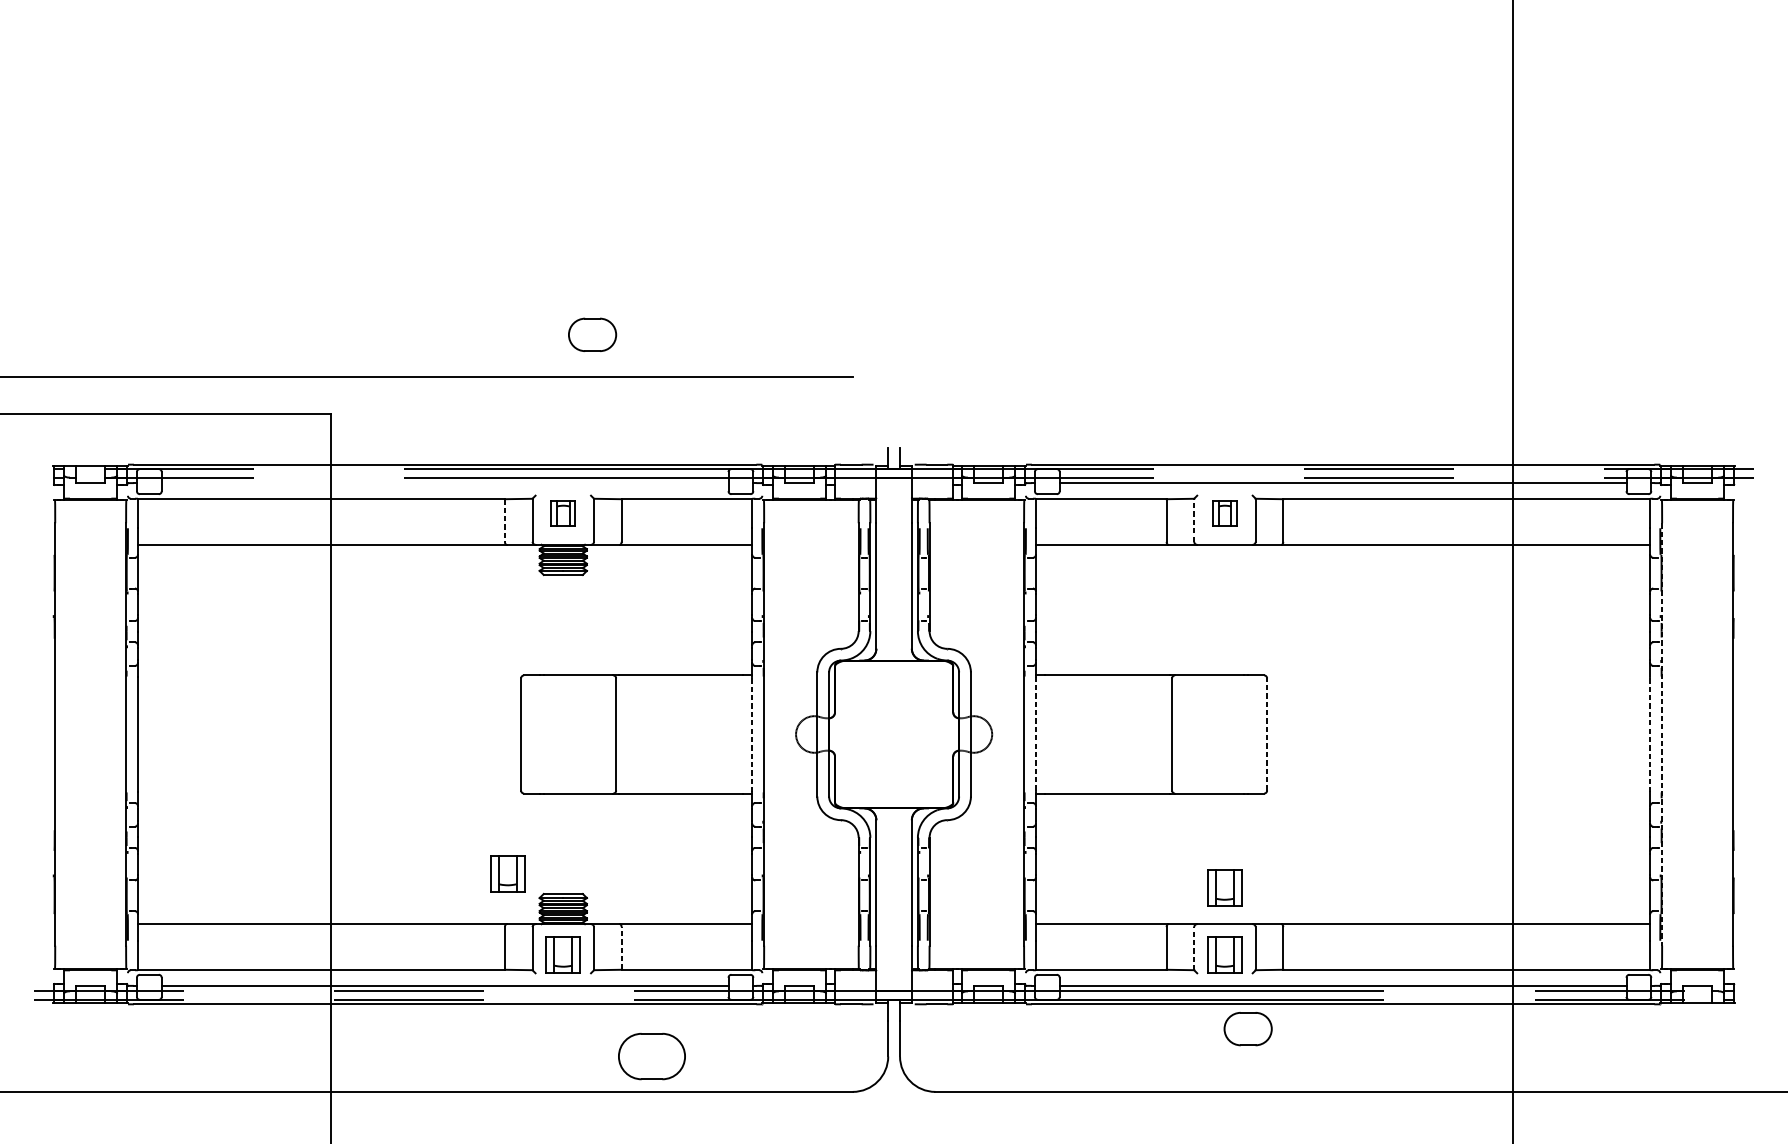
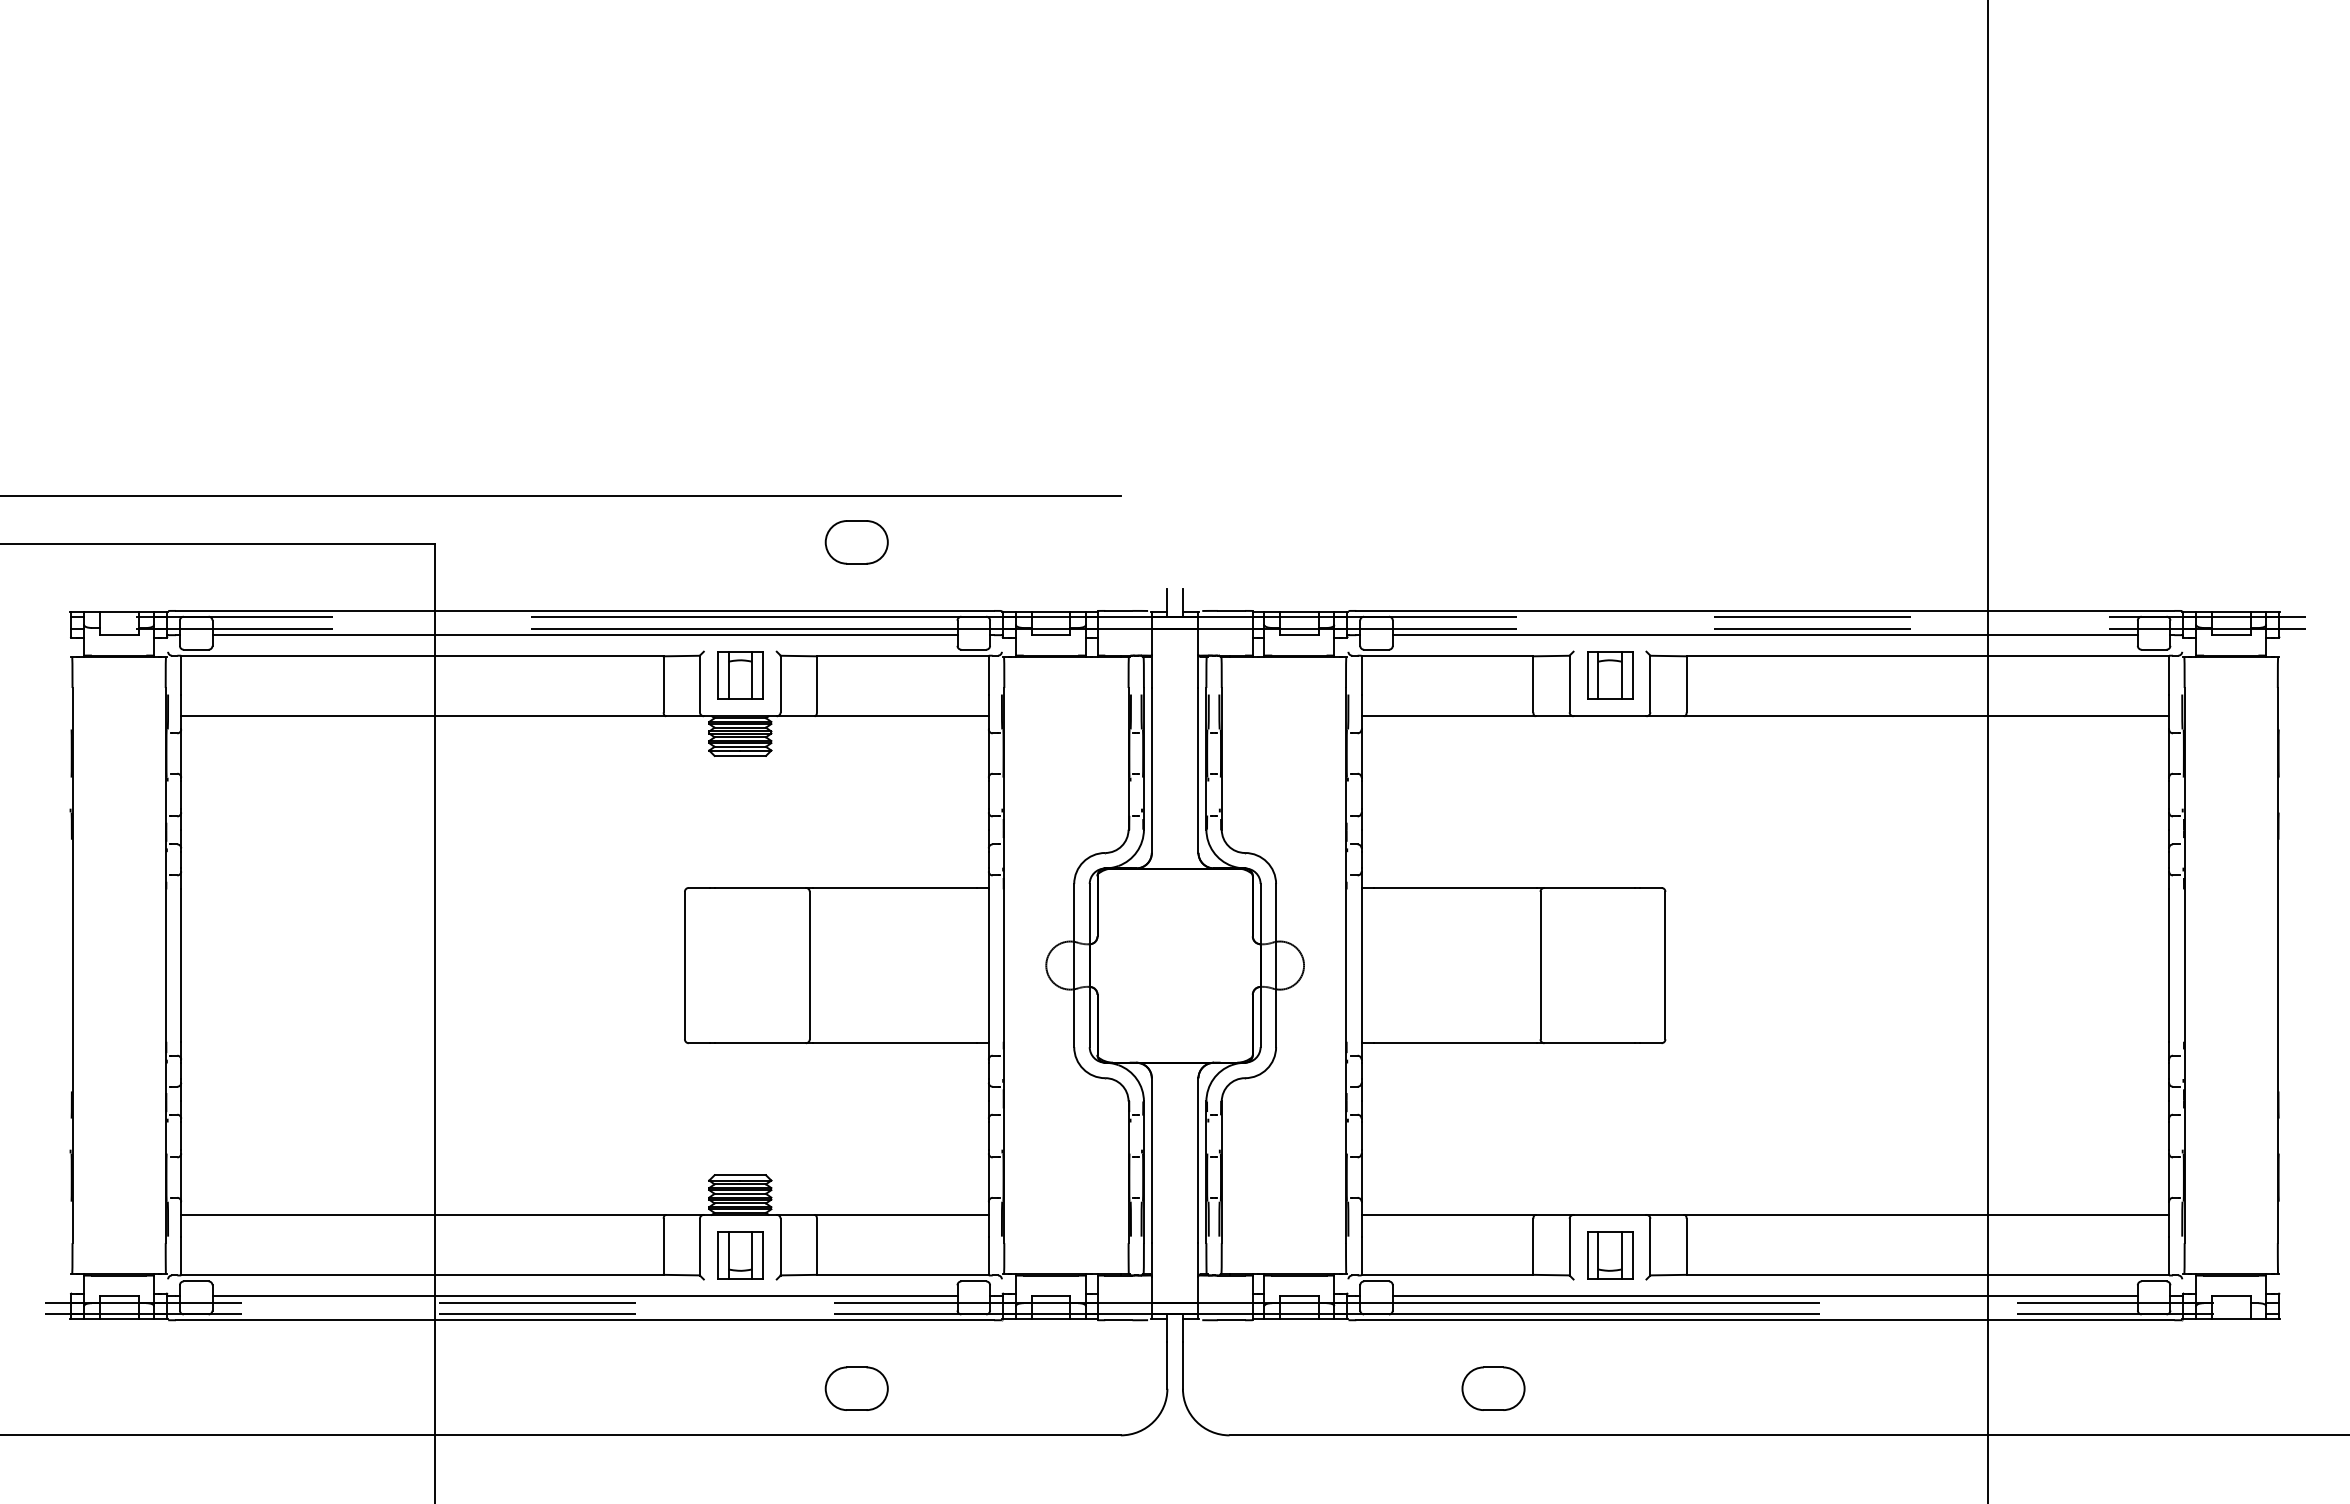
part: (592, 335) -> (856, 542), moved
line: (444, 483) -> (584, 635), added
part: (563, 513) -> (740, 675), size x1.43
part: (1225, 513) -> (1610, 675), size x1.43
line: (1194, 519) -> (1569, 683), dashed -> solid
line: (504, 520) -> (663, 684), dashed -> solid
line: (752, 734) -> (988, 965), dashed -> solid
line: (1267, 734) -> (1665, 965), dashed -> solid
line: (1650, 734) -> (2169, 965), dashed -> solid
line: (1662, 734) -> (2184, 965), dashed -> solid
line: (1035, 735) -> (1361, 966), dashed -> solid
part: (507, 873) -> (667, 1148), removed
part: (1225, 888) -> (1610, 1167), removed
line: (621, 948) -> (816, 1246), dashed -> solid
line: (1194, 948) -> (1569, 1246), dashed -> solid
part: (1248, 1028) -> (1493, 1388), moved
part: (651, 1056) -> (856, 1388), size x0.71

